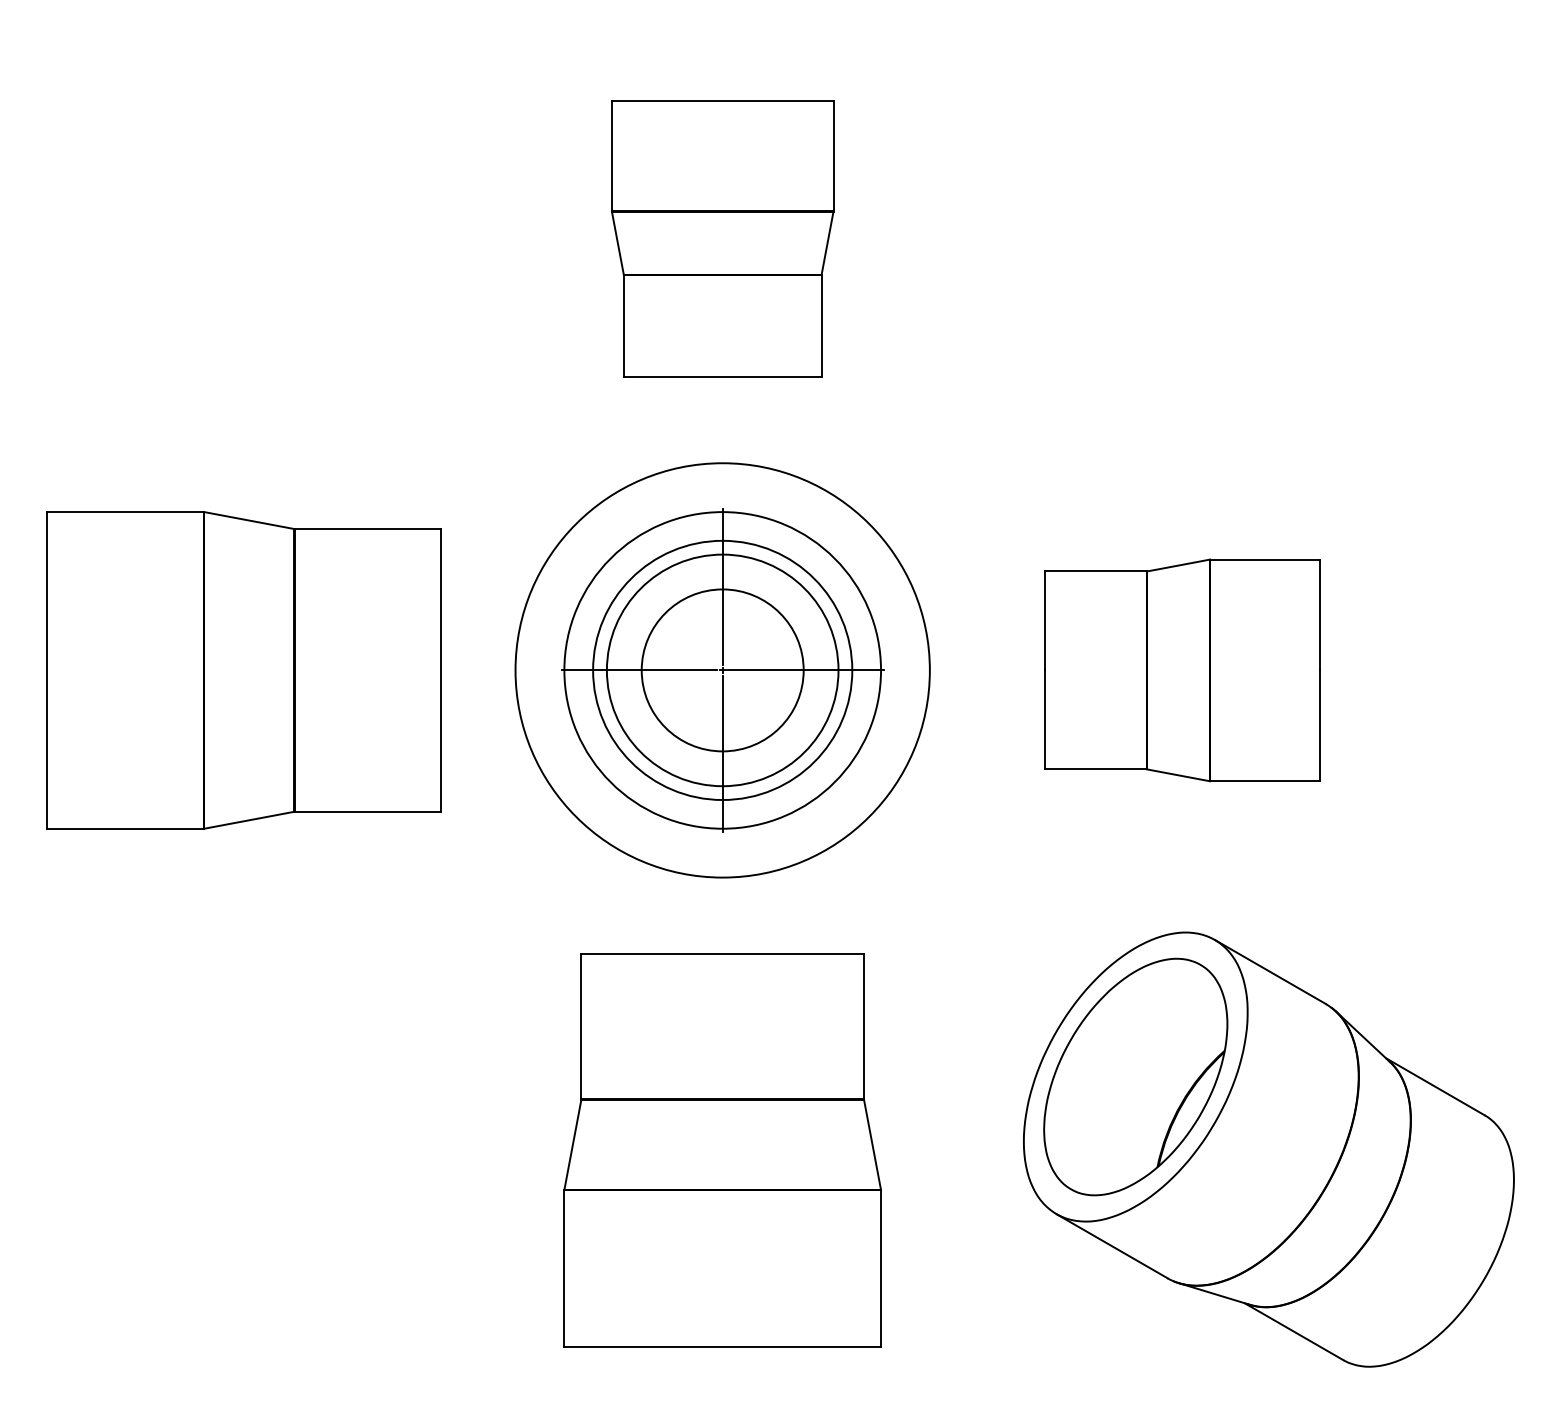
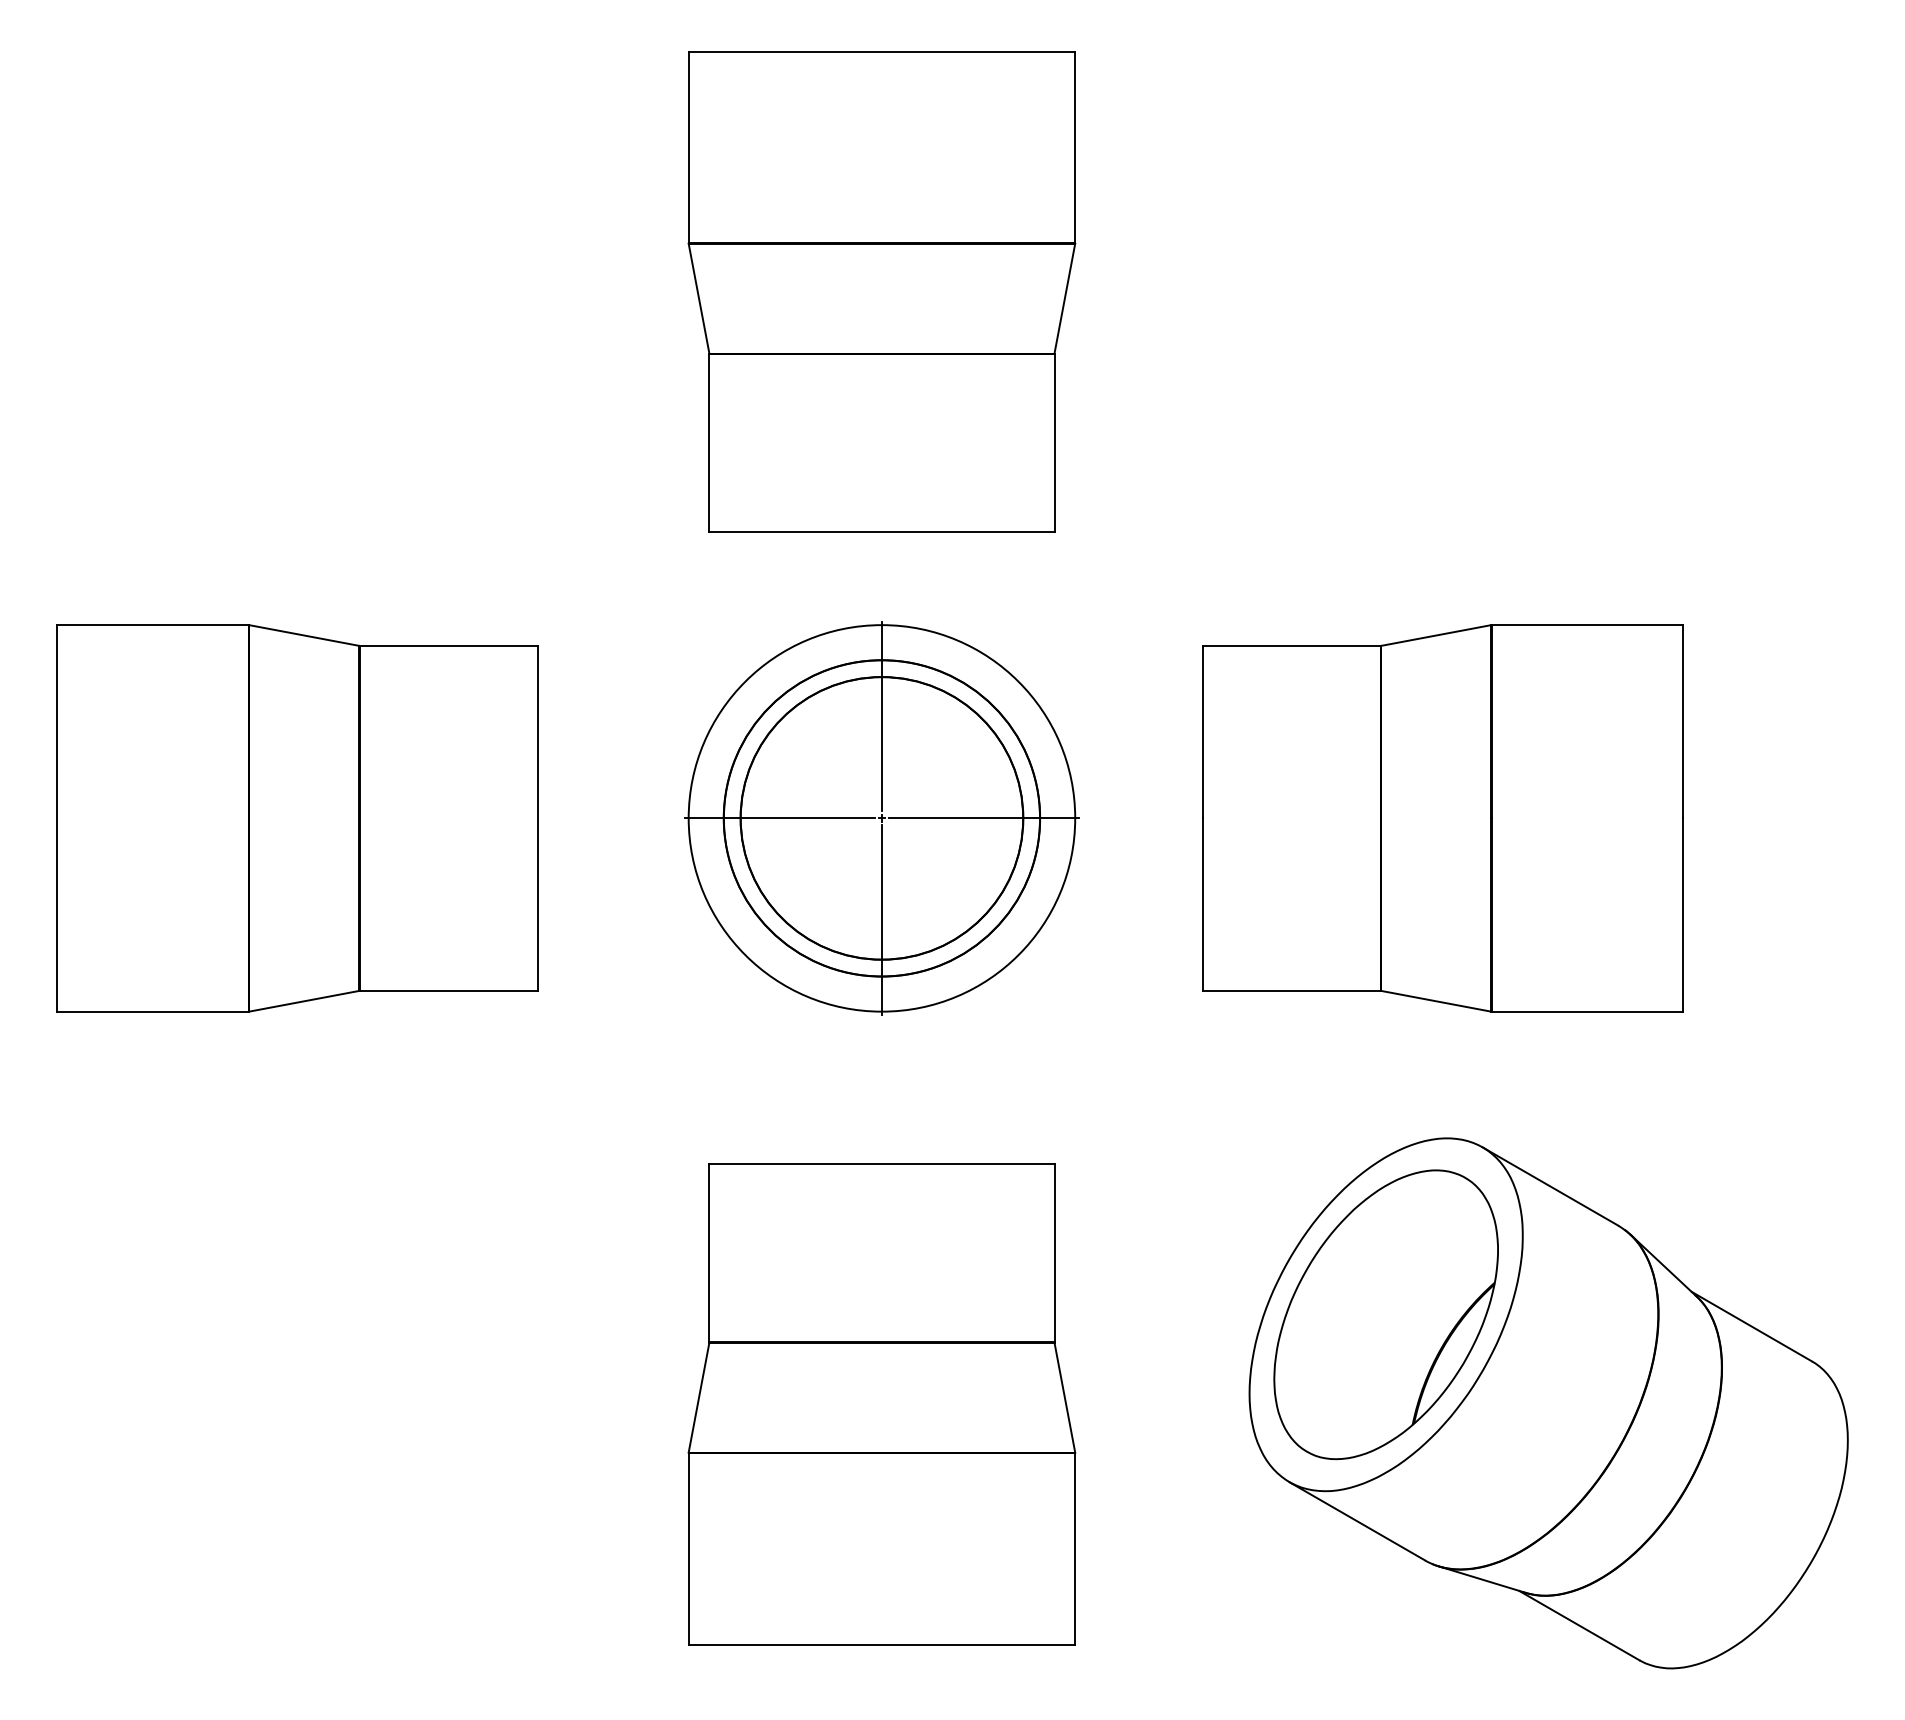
part: (722, 238) -> (881, 291), size x1.43
circle: (722, 670) -> (881, 818), size x0.62
circle: (722, 670) -> (881, 818), size x1.43
part: (1181, 670) -> (1442, 818), size x1.43

